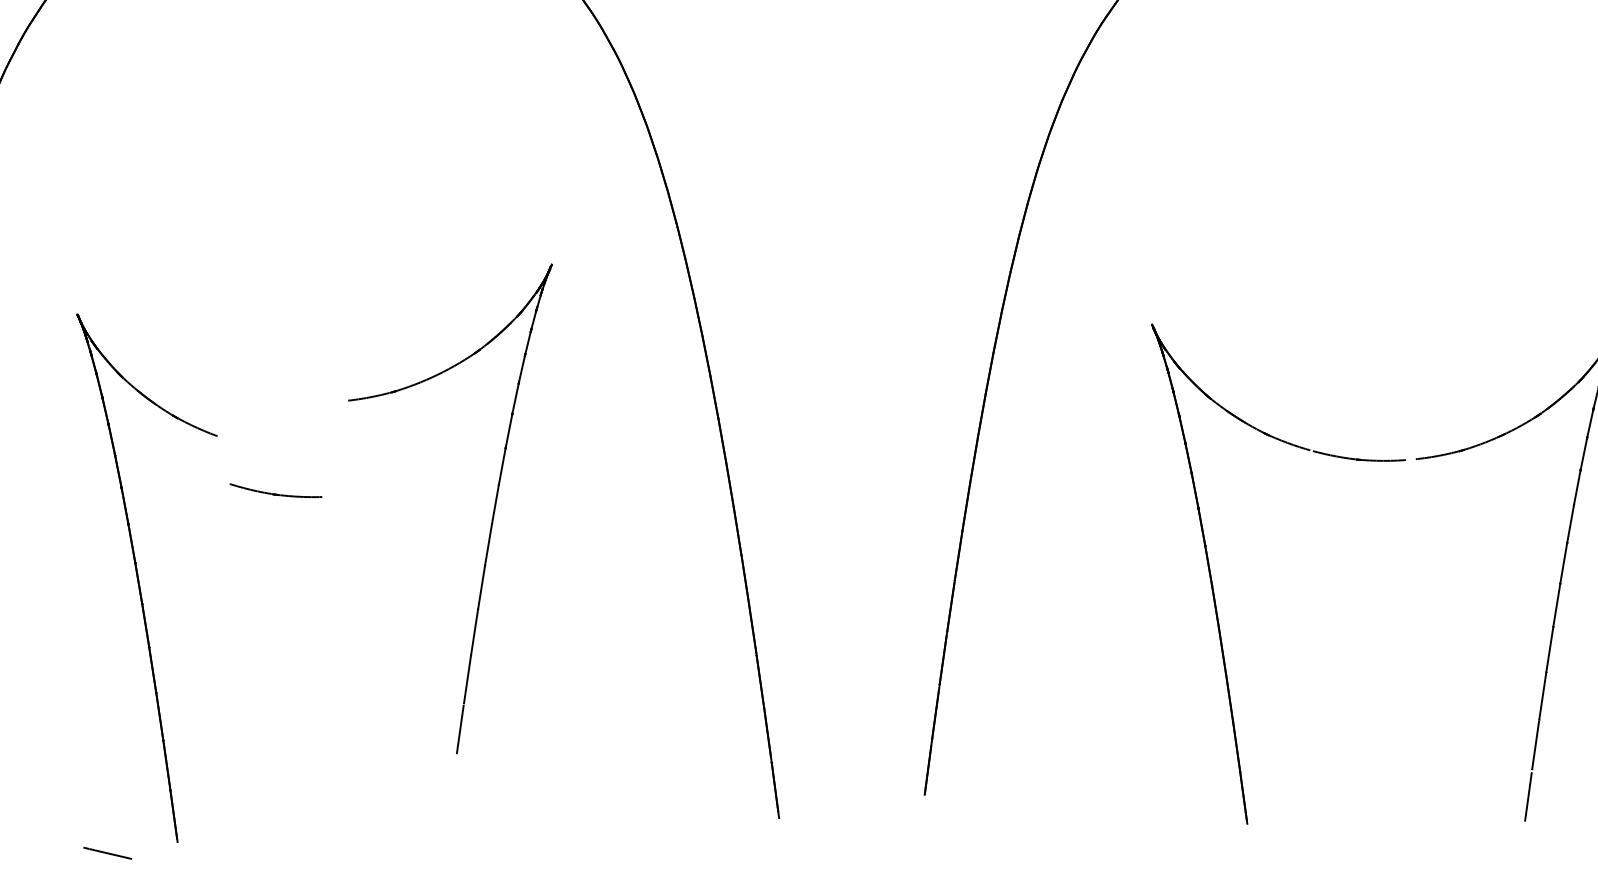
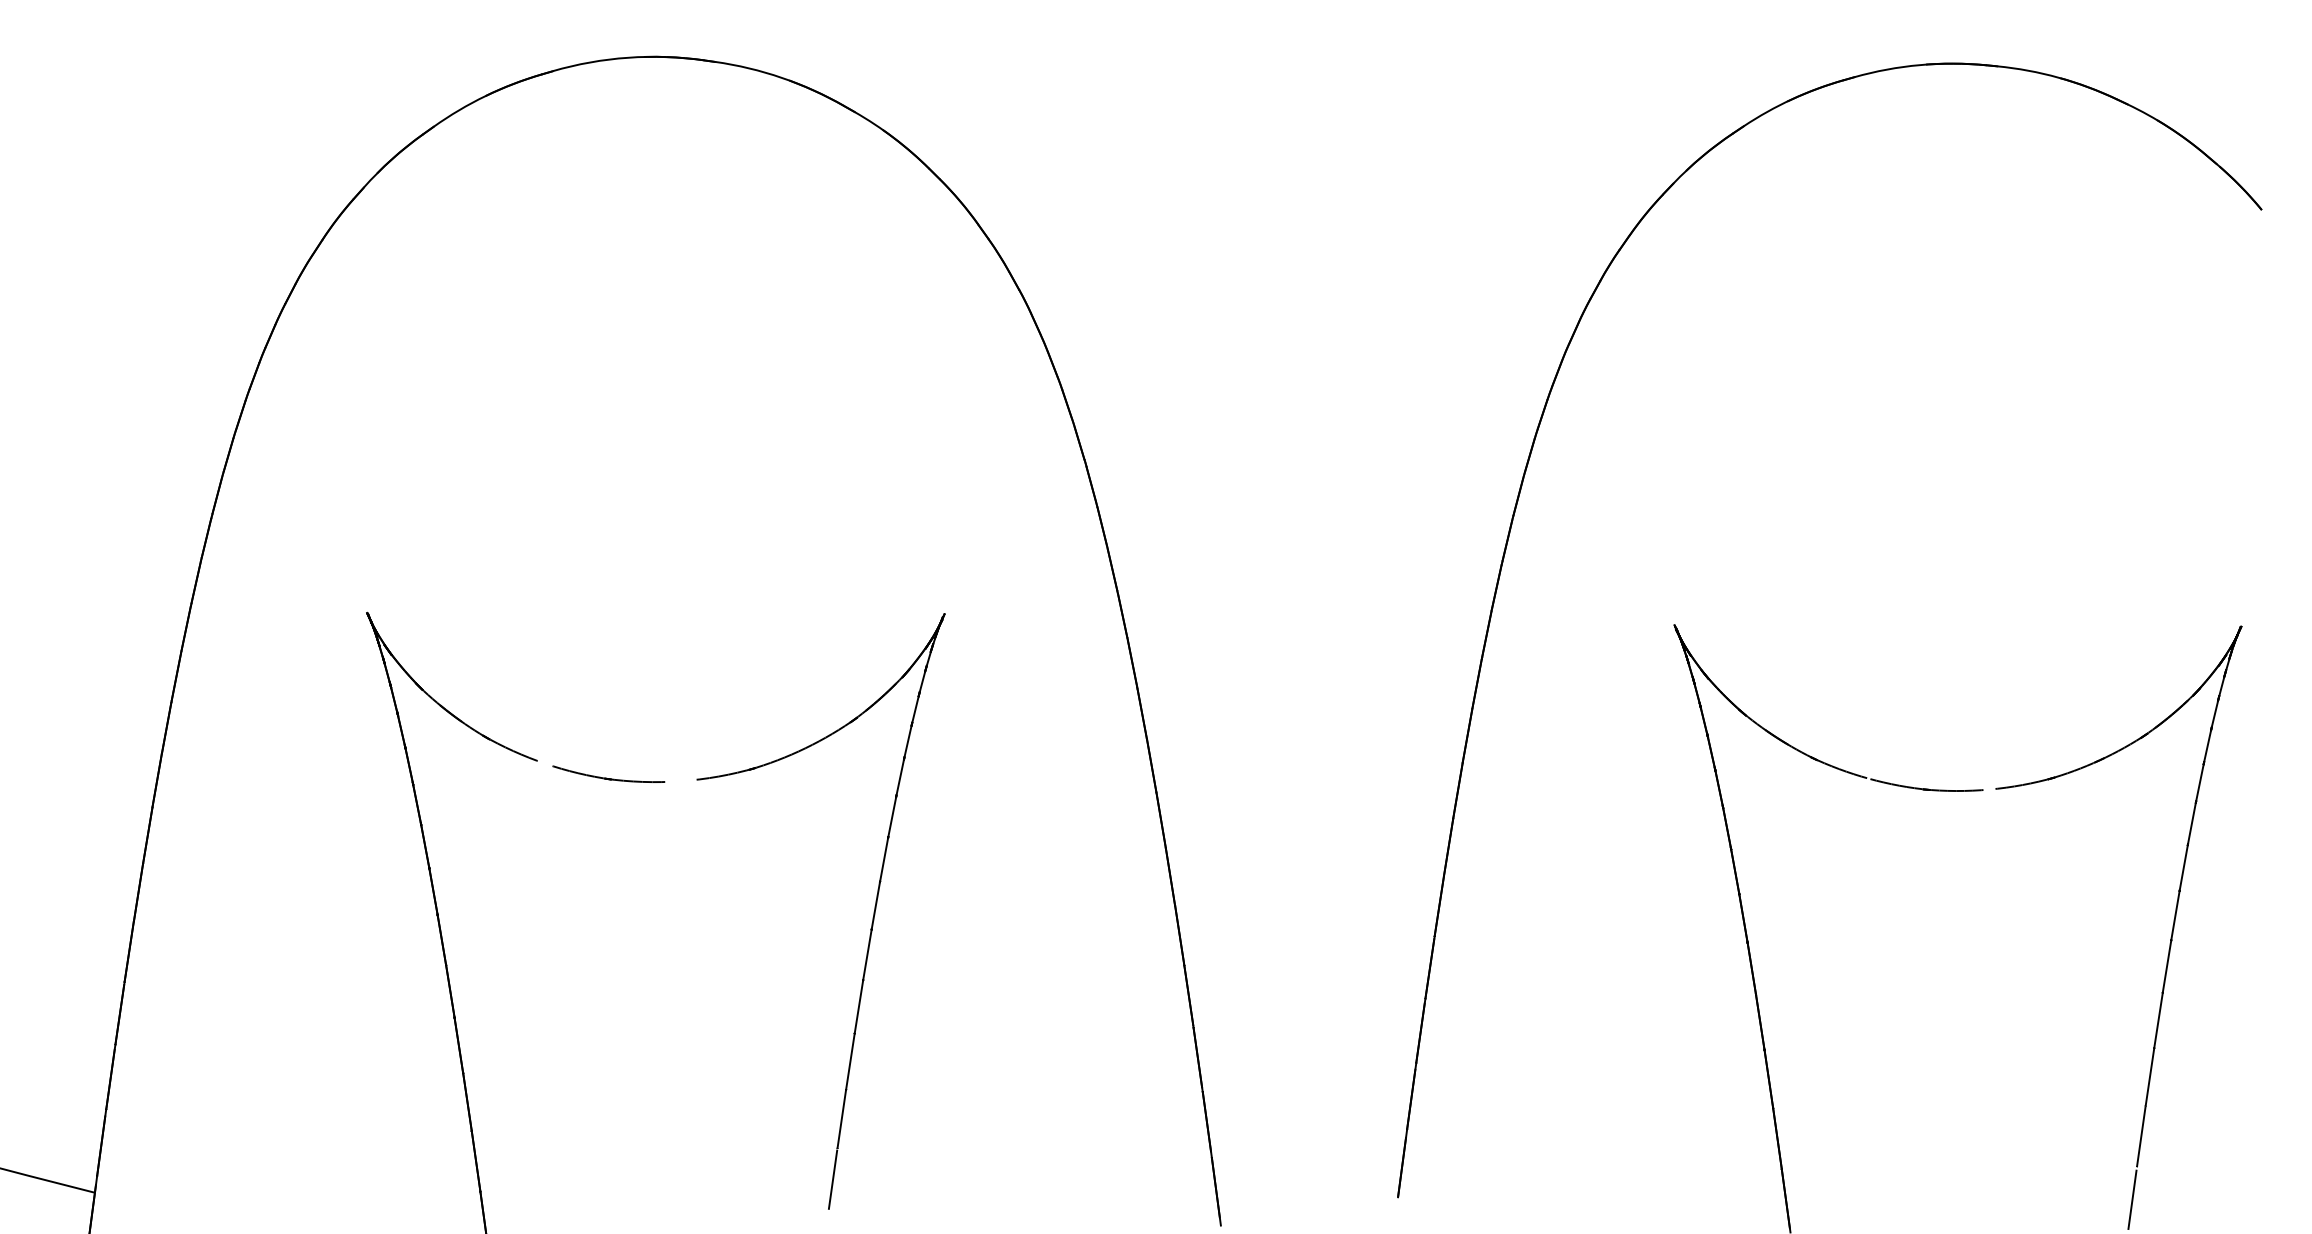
part: (275, 490) -> (608, 773), moved
part: (492, 513) -> (872, 917), moved

